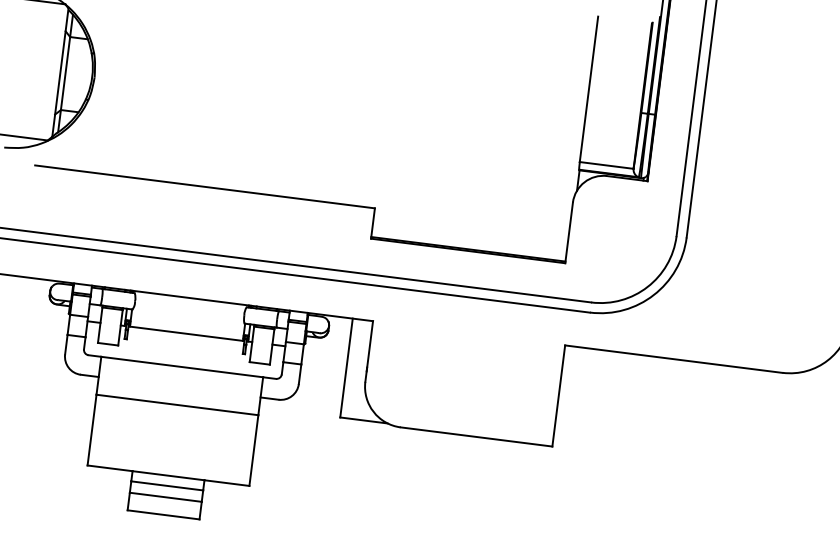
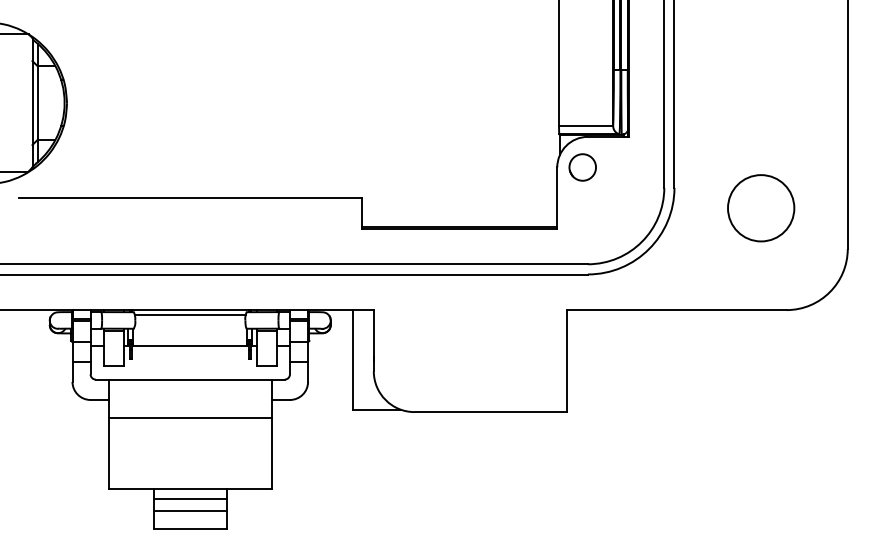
circle: (597, 205) -> (582, 167), added
circle: (770, 268) -> (761, 208), added
line: (189, 303) -> (189, 315), added

